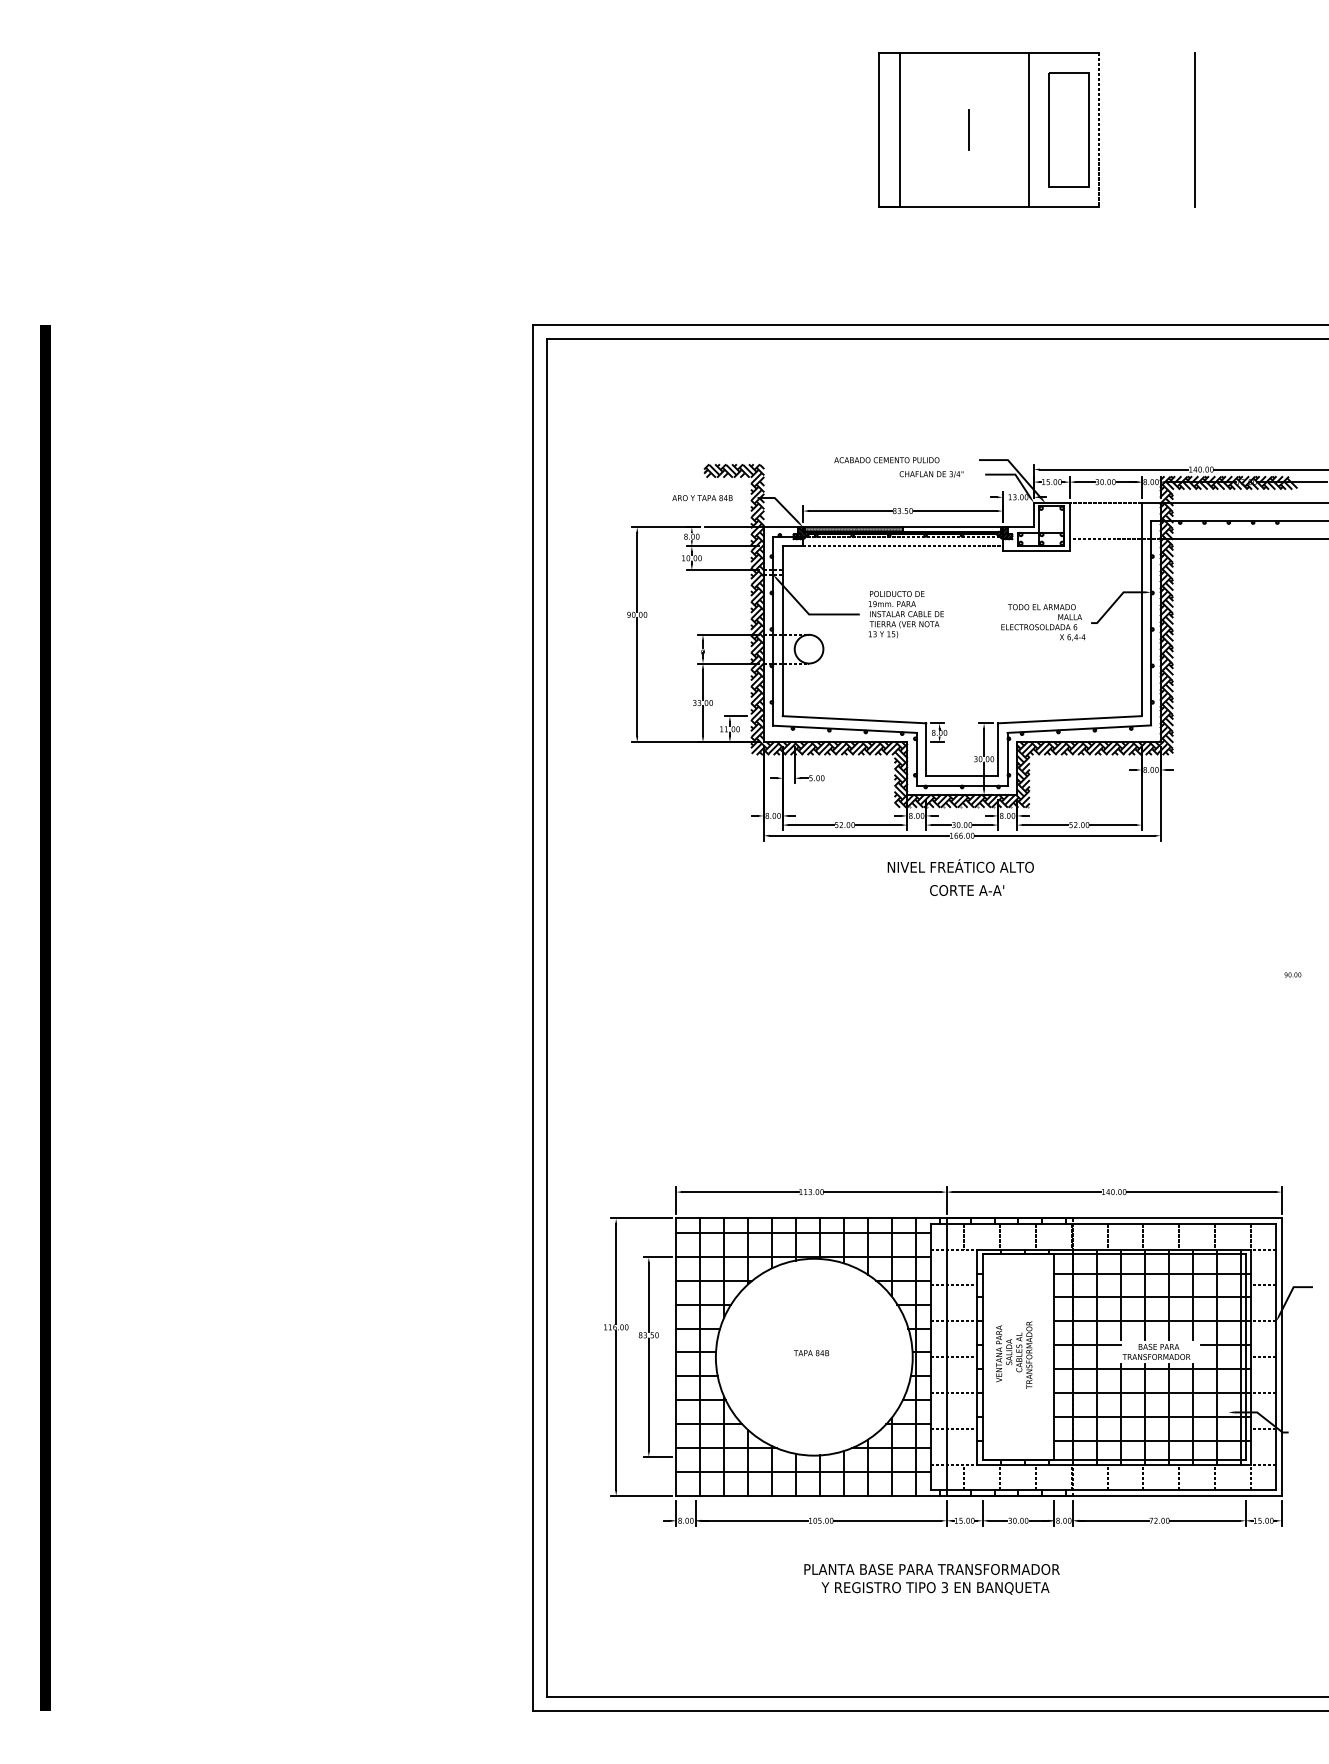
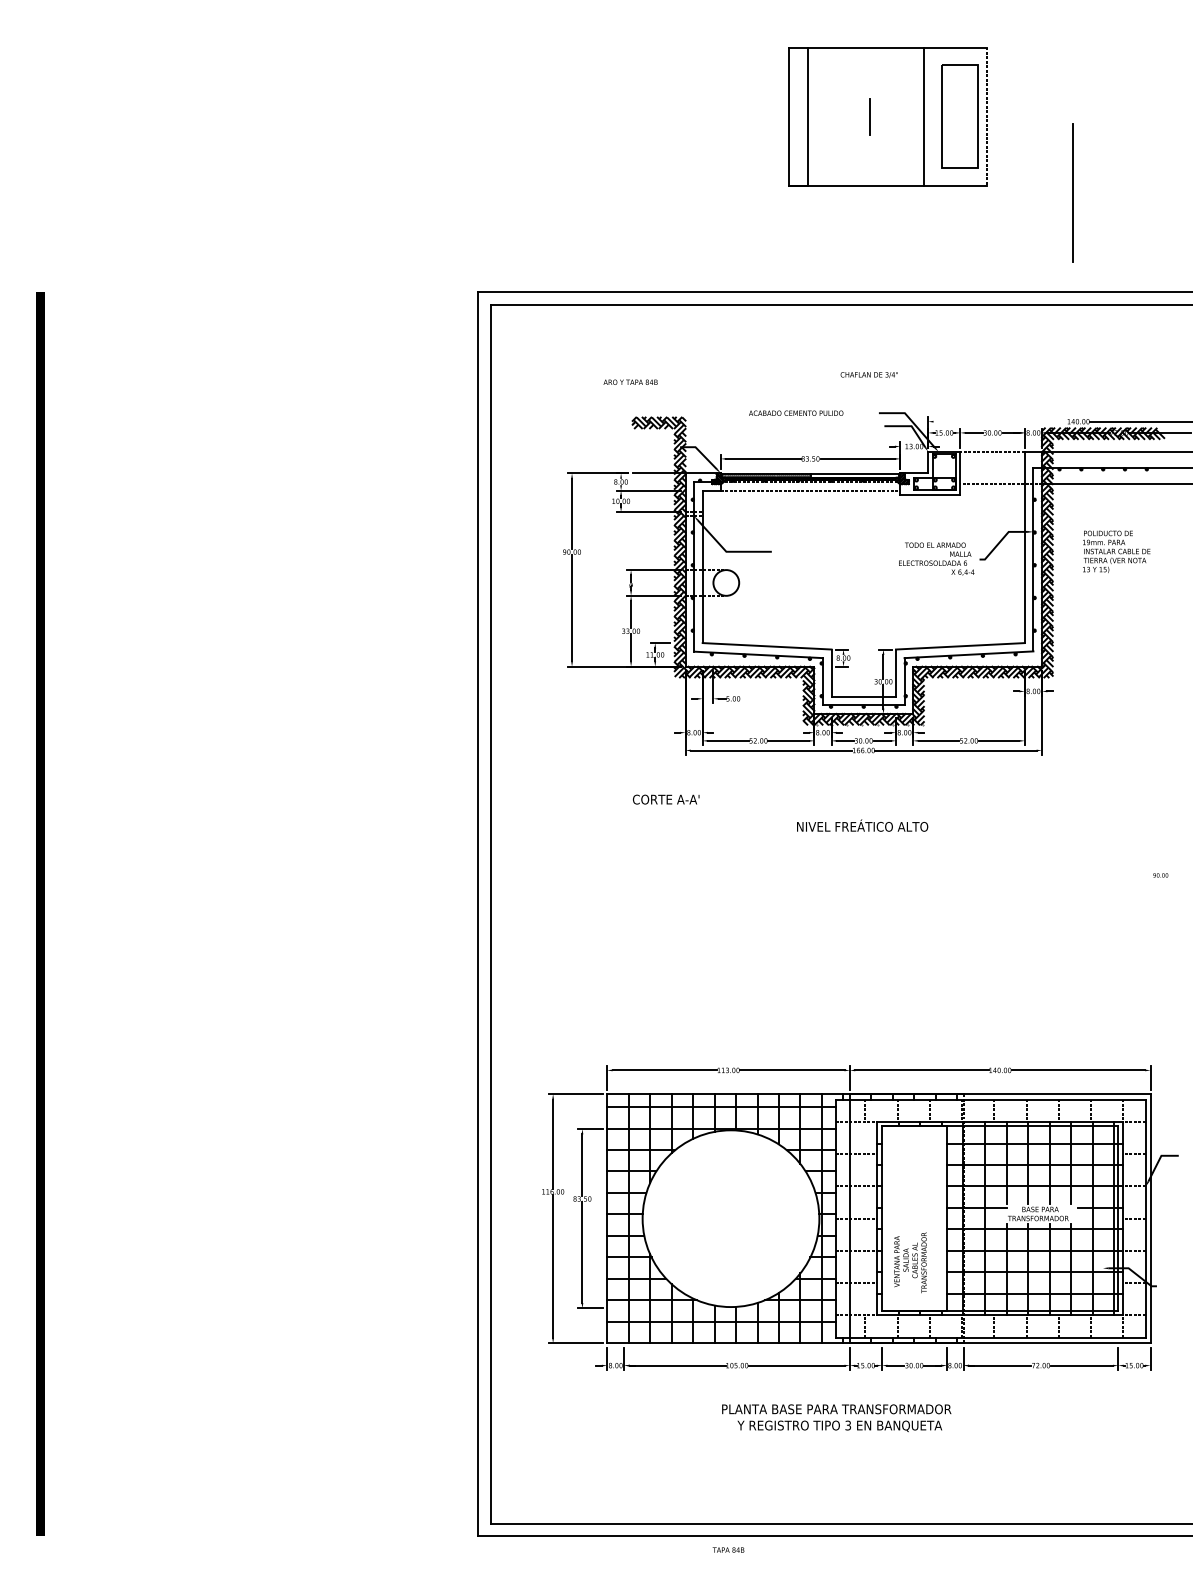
line: (1194, 129) -> (1072, 192), moved
line: (1113, 469) -> (999, 421), removed
text: (930, 473) -> (868, 374), moved
text: (702, 497) -> (630, 381), moved
text: (906, 614) -> (1116, 551), moved
text: (960, 865) -> (862, 825), moved
text: (967, 890) -> (666, 799), moved
text: (811, 1352) -> (728, 1549), moved
text: (1014, 1354) -> (910, 1262), moved

